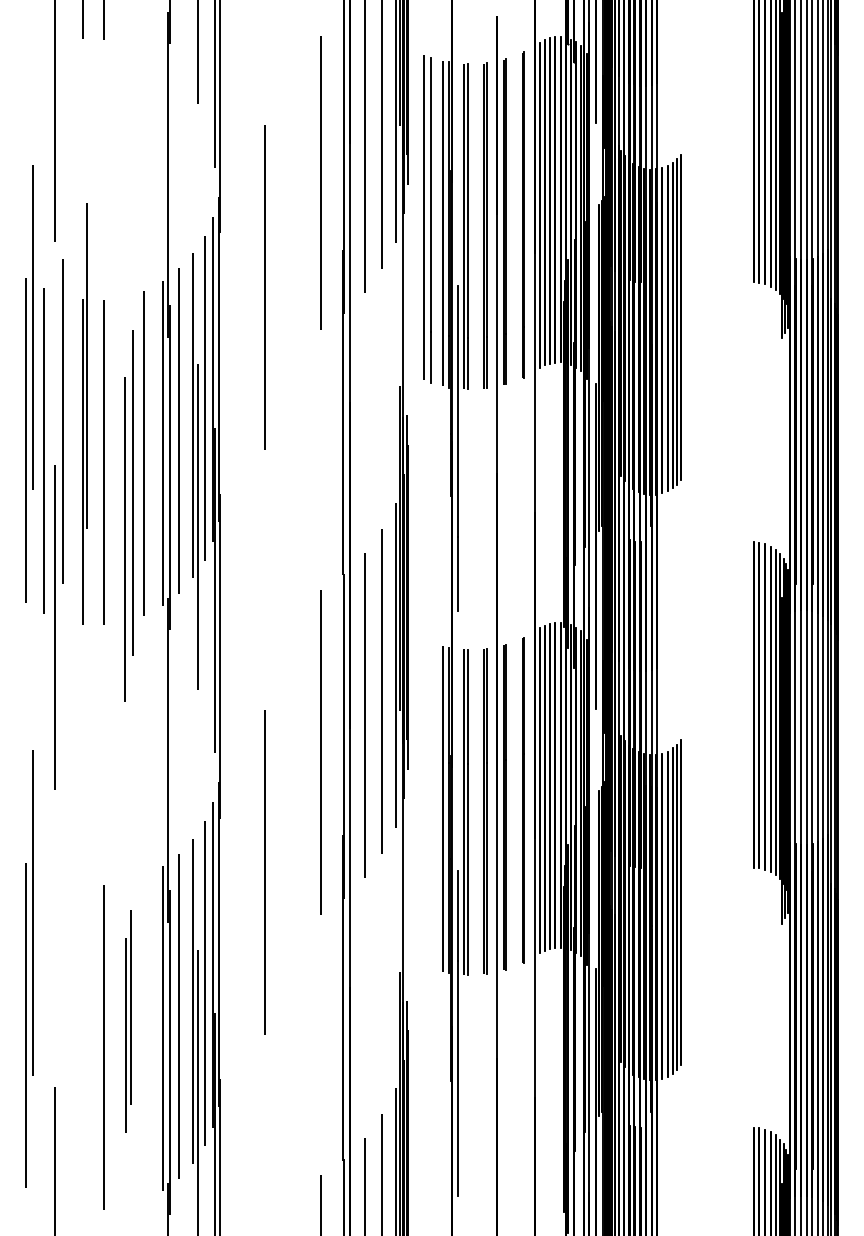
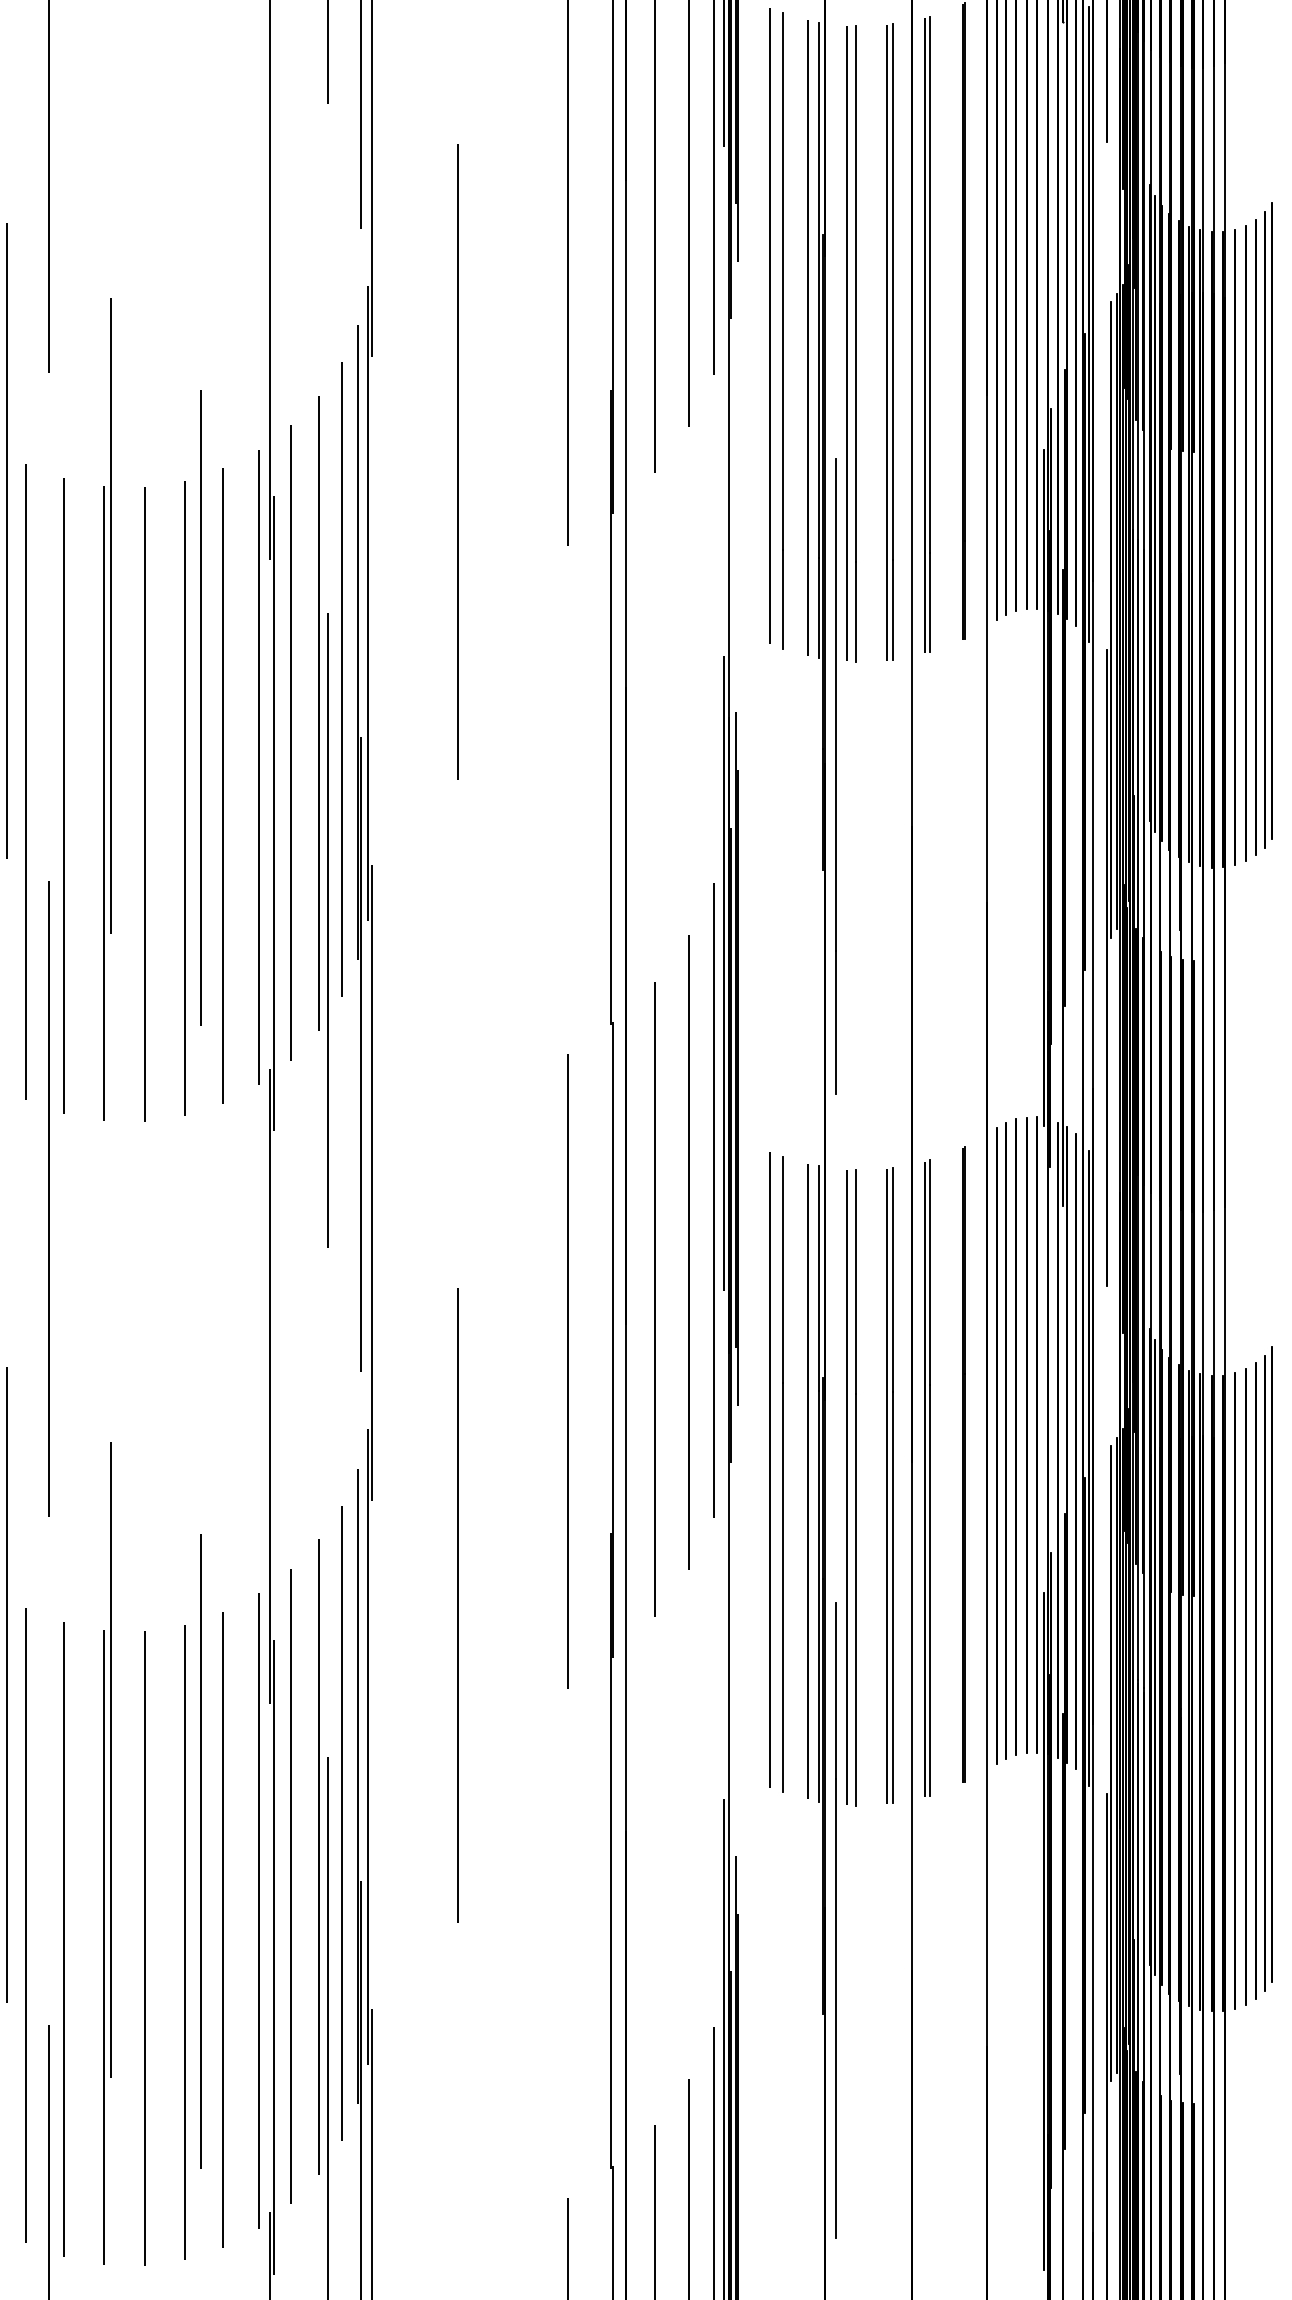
part: (128, 515) -> (192, 751), moved
part: (58, 524) -> (55, 997), moved
part: (427, 804) -> (776, 1472), added
part: (84, 999) -> (106, 1853), added
part: (128, 1021) -> (192, 1896), size x1.67
line: (43, 1035) -> (26, 1924), added
line: (144, 1037) -> (223, 1928), added
line: (63, 1043) -> (65, 1939), added

